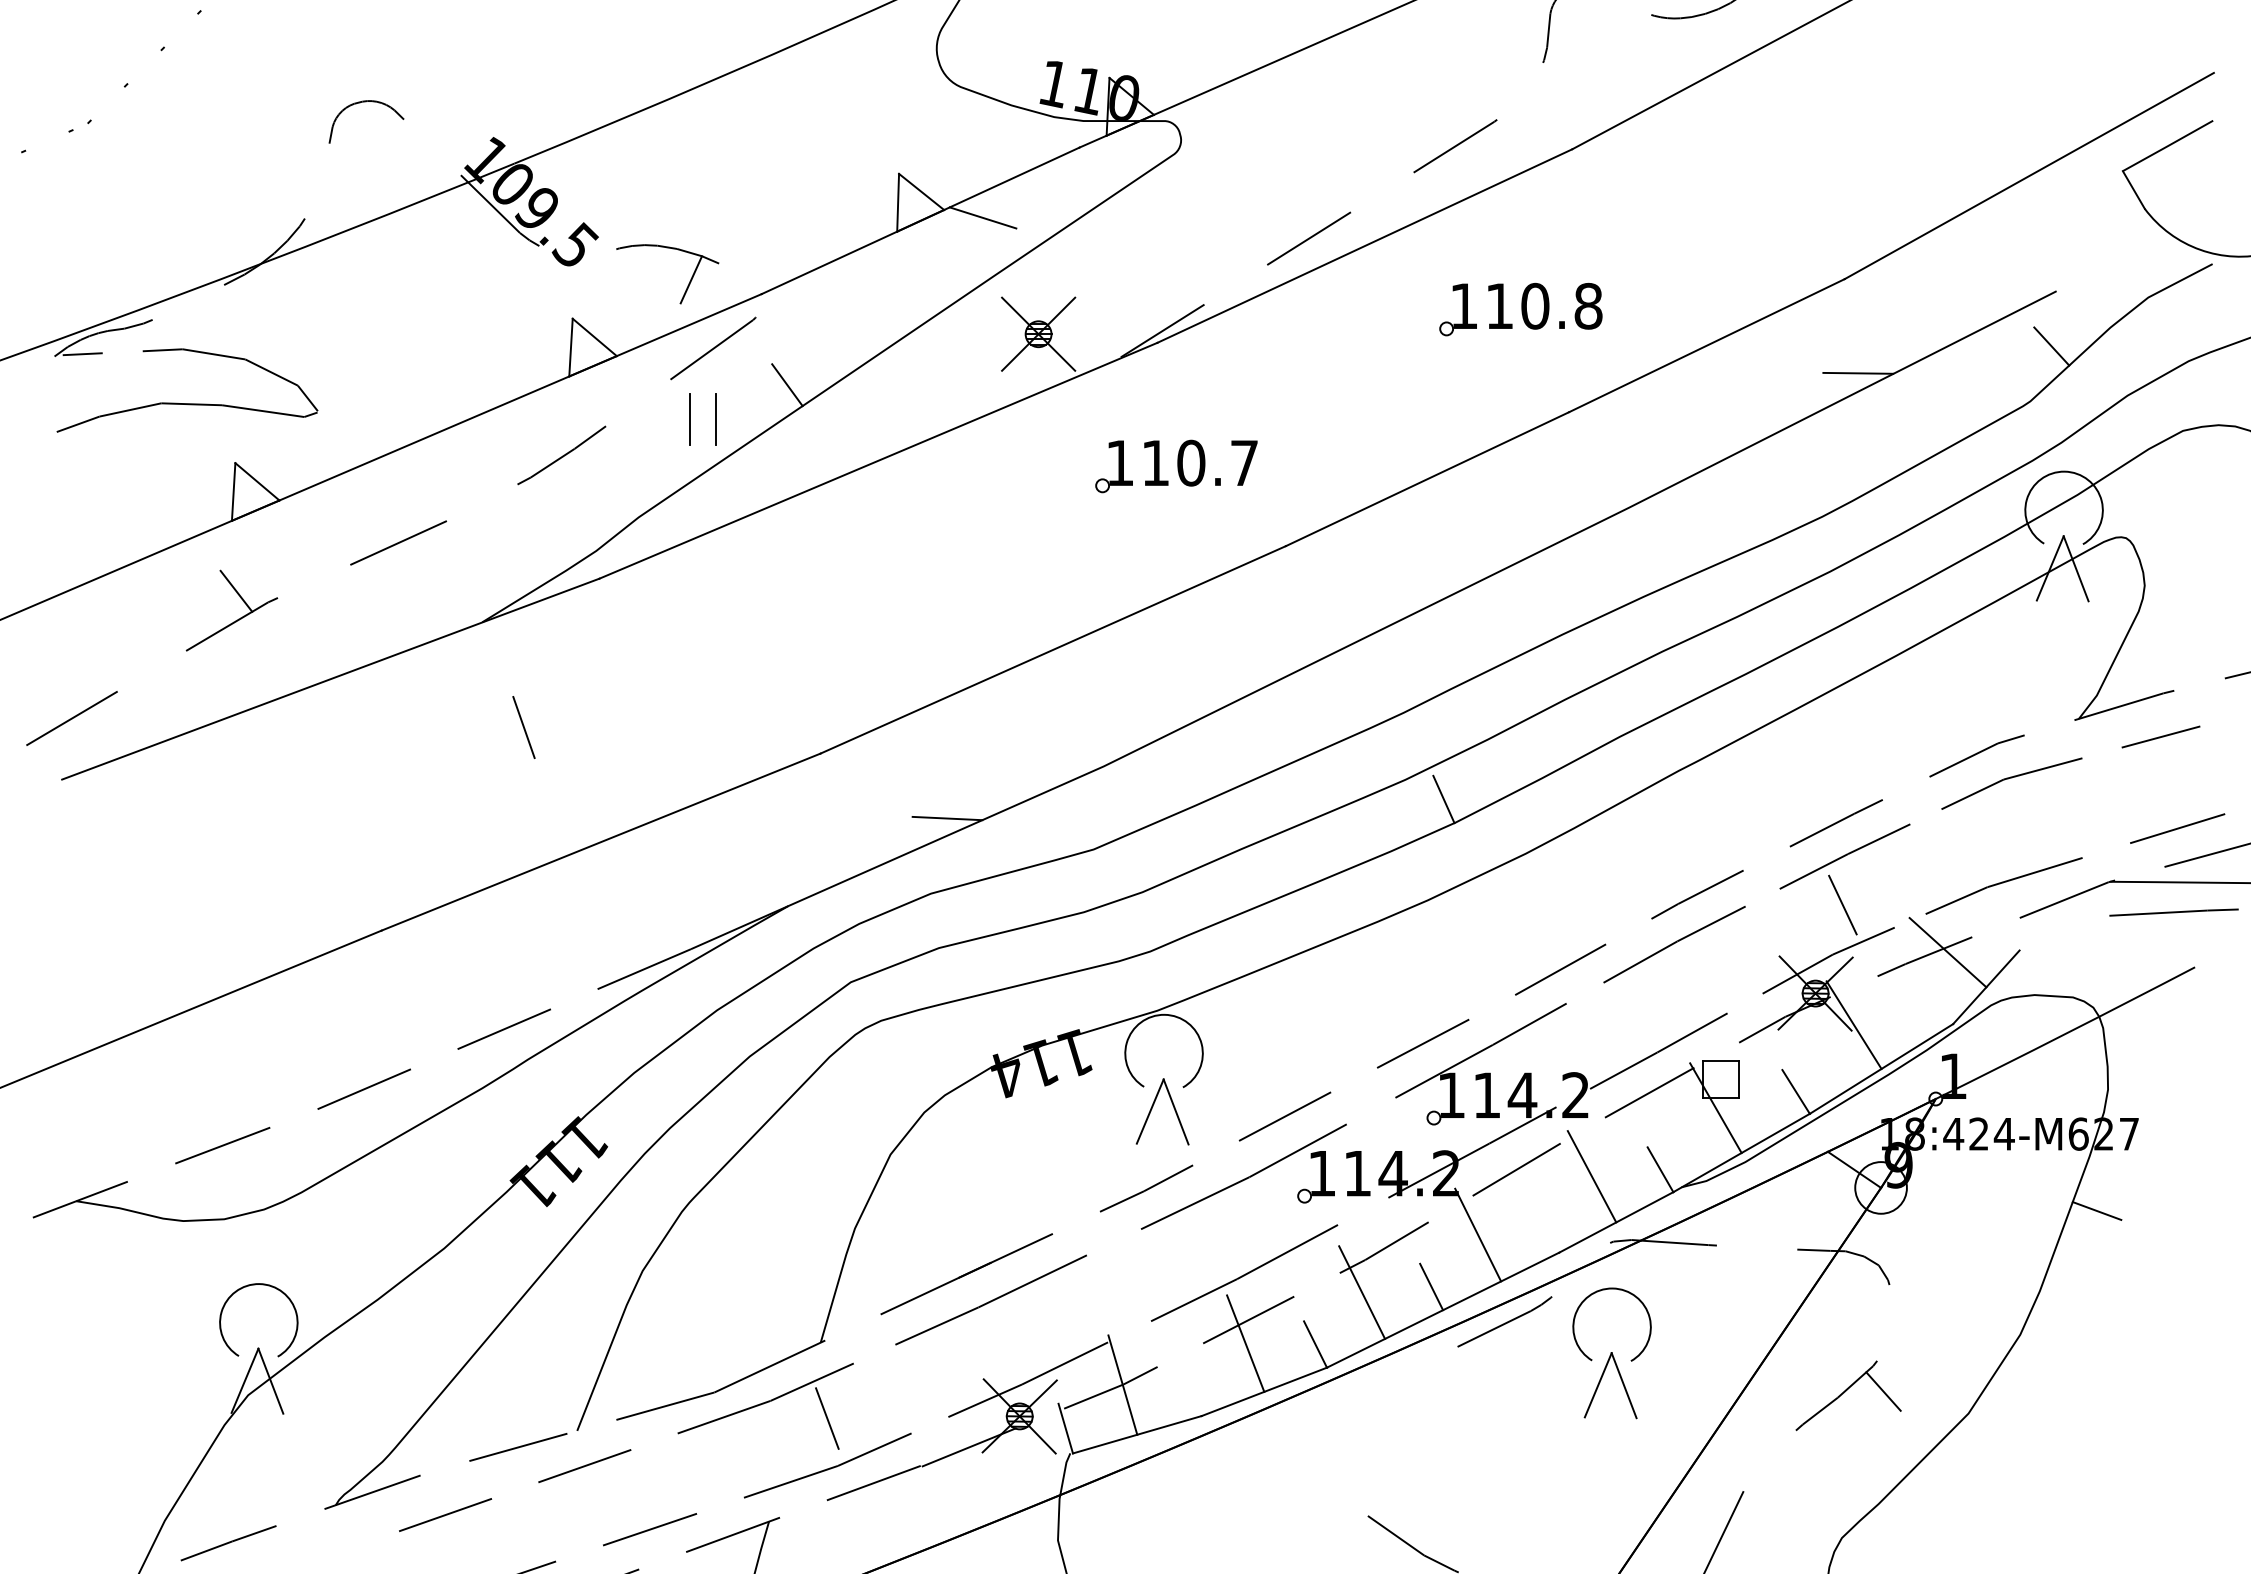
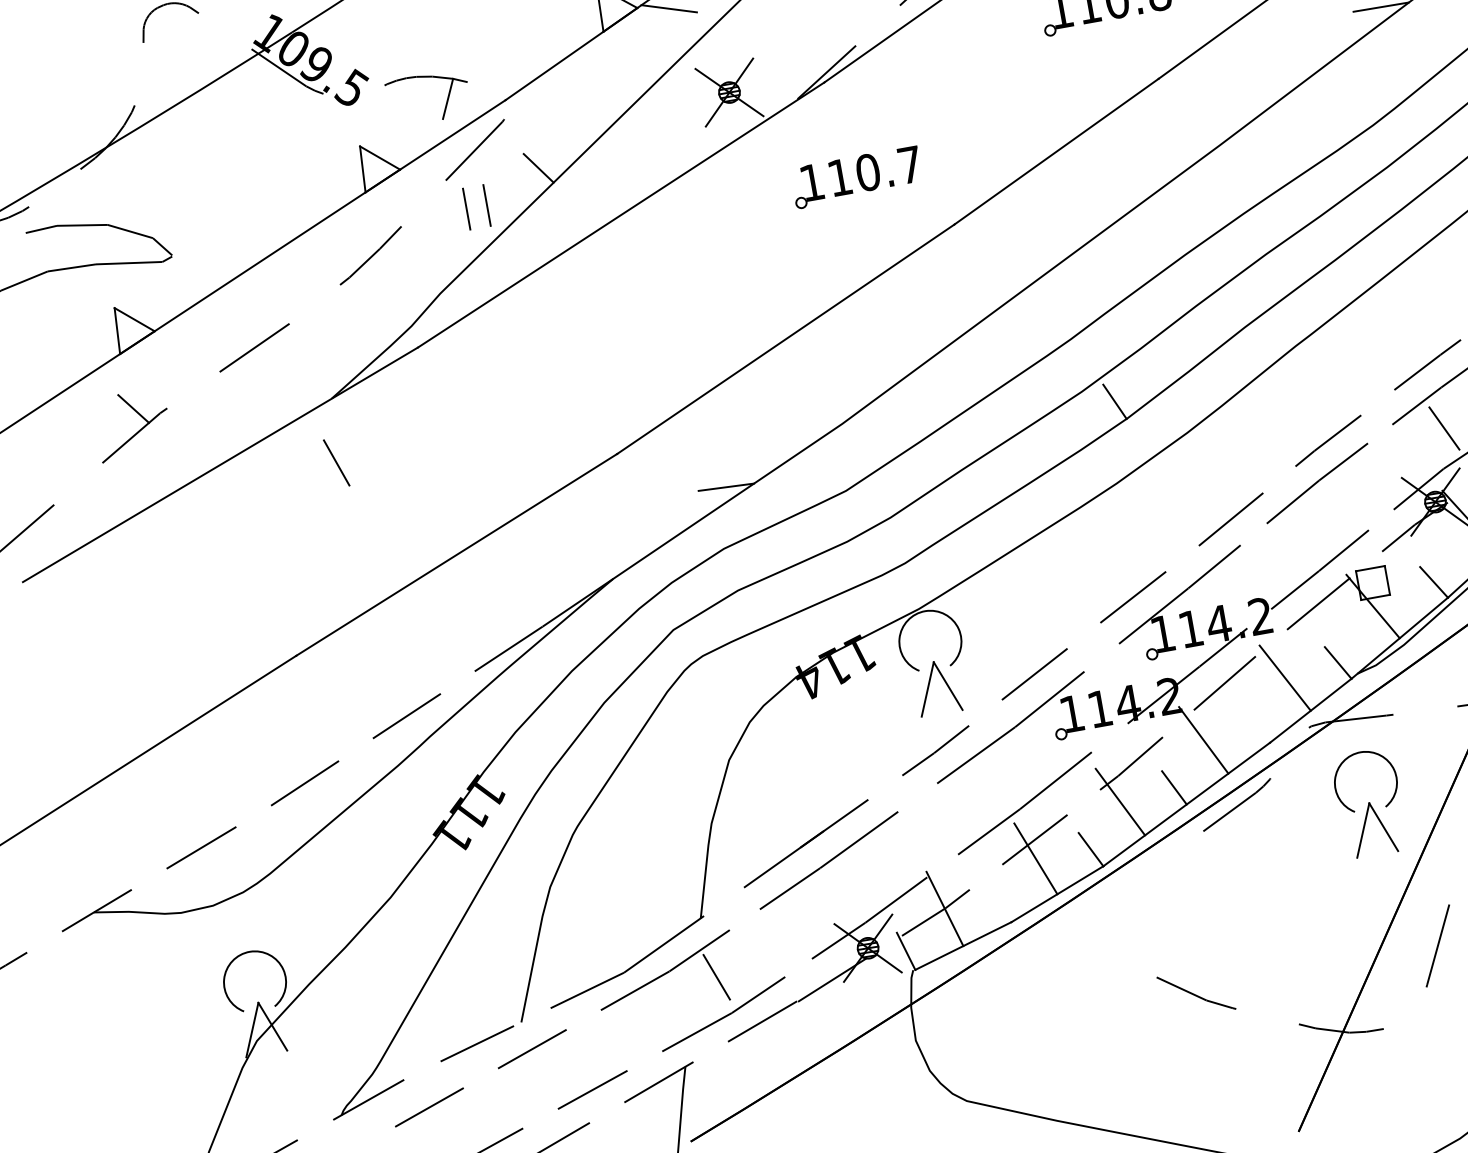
line: (523, 727) -> (336, 463), moved
part: (1611, 1353) -> (1369, 803), moved

